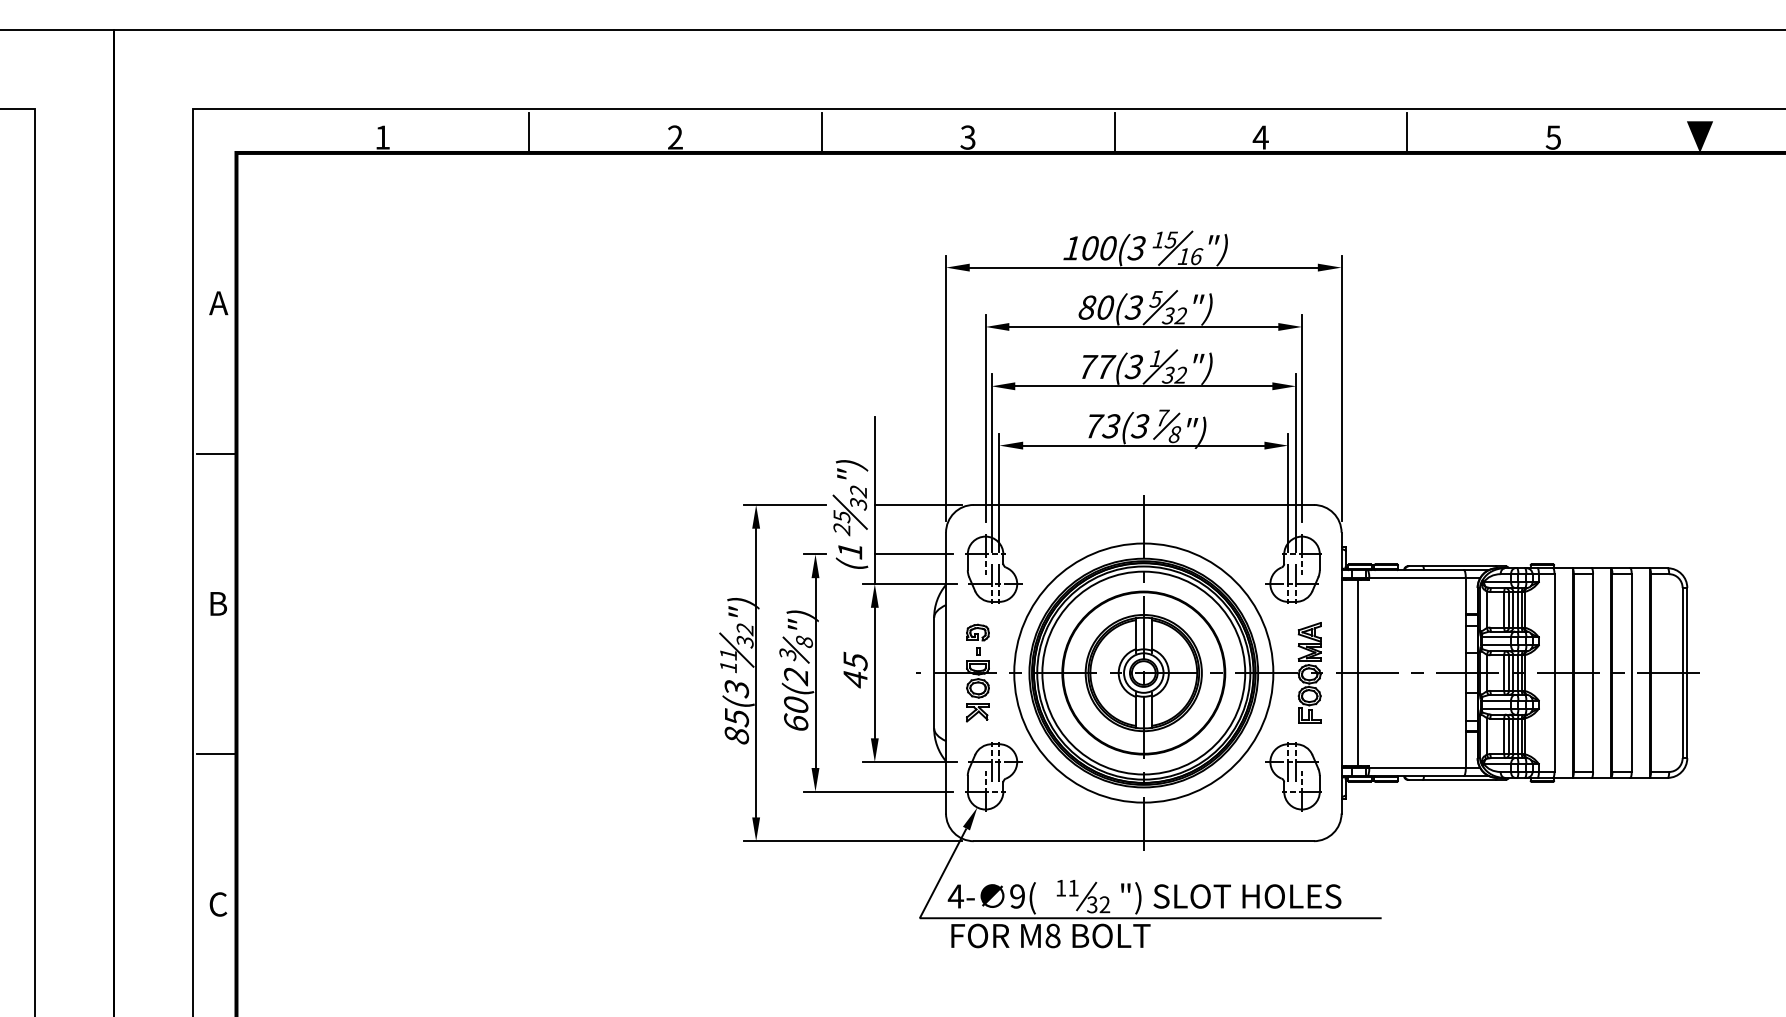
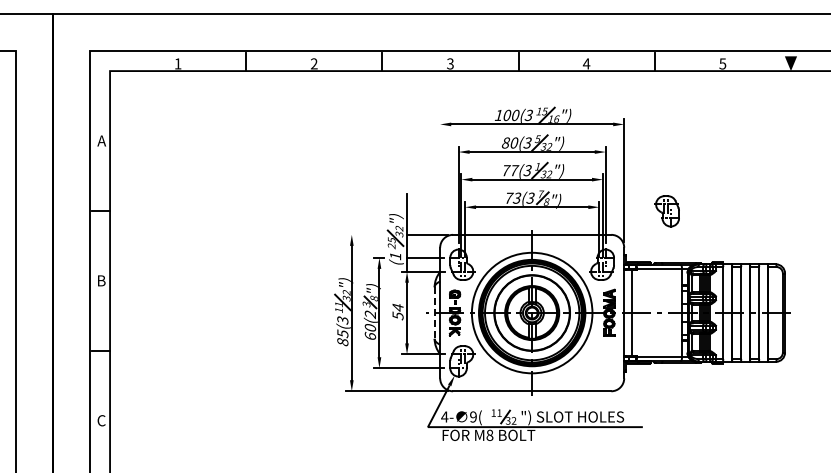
line: (946, 388) -> (440, 180), removed
line: (785, 504) -> (365, 234), removed
text: (854, 669) -> (397, 311), 45 -> 54
line: (933, 673) -> (434, 313), solid -> dashed
part: (1292, 777) -> (666, 211), moved

